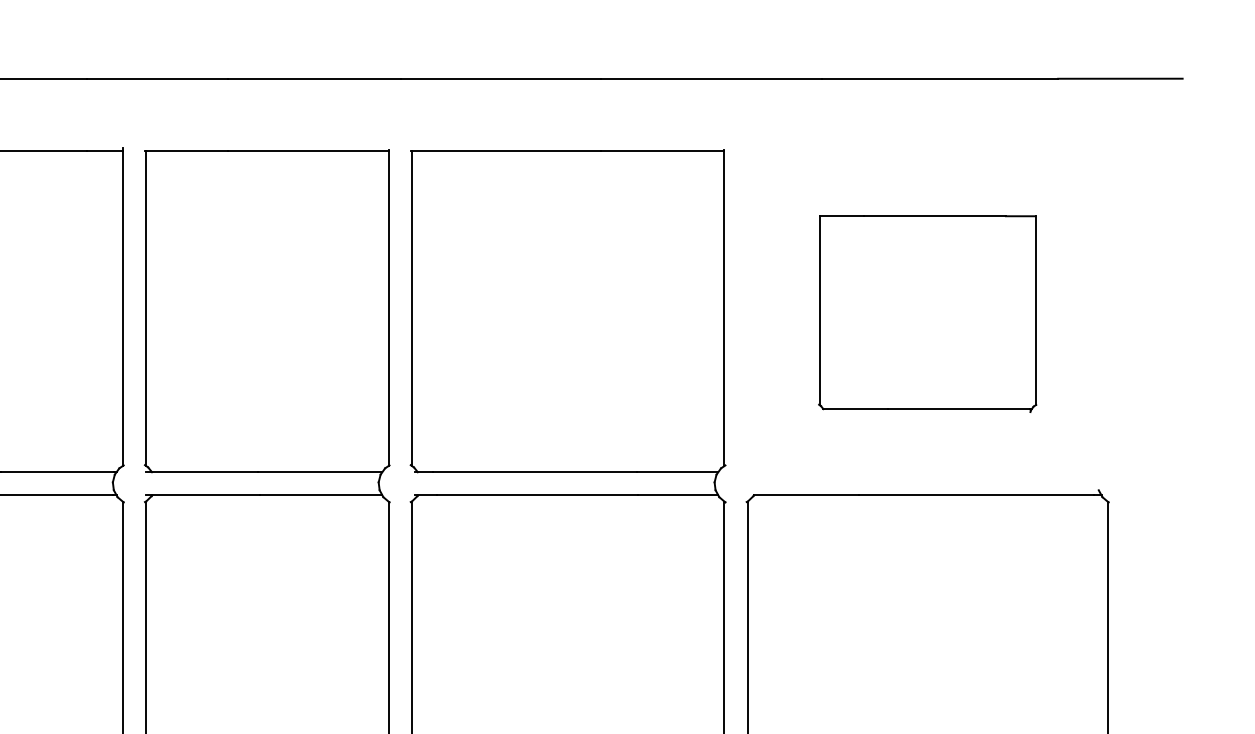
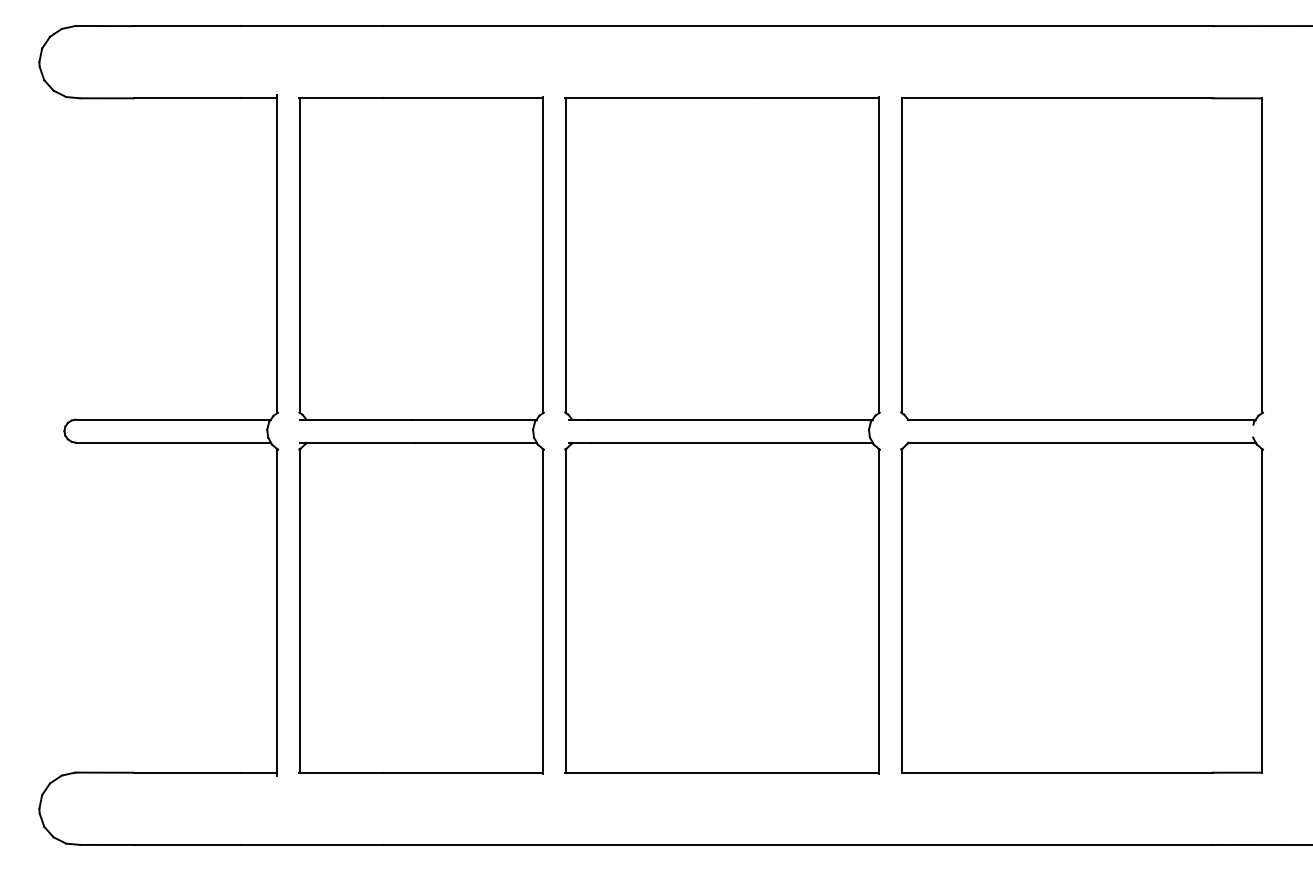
part: (927, 314) -> (1081, 261), size x1.67

